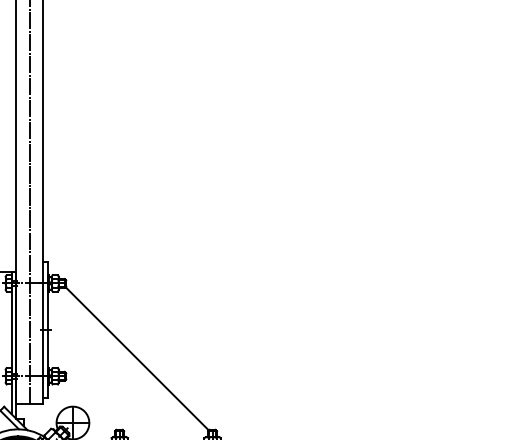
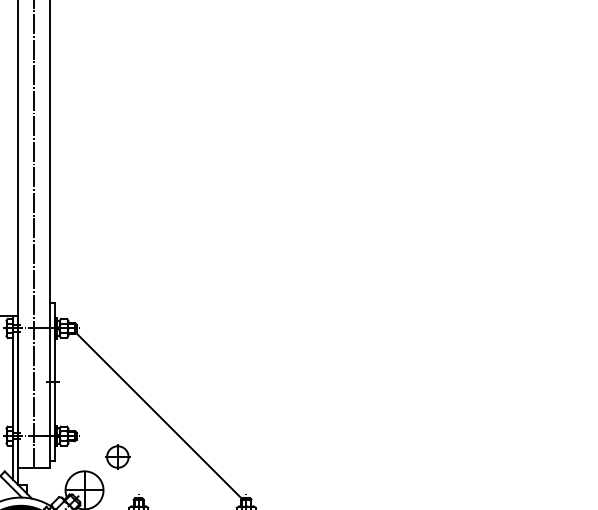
part: (101, 393) -> (117, 456), added

